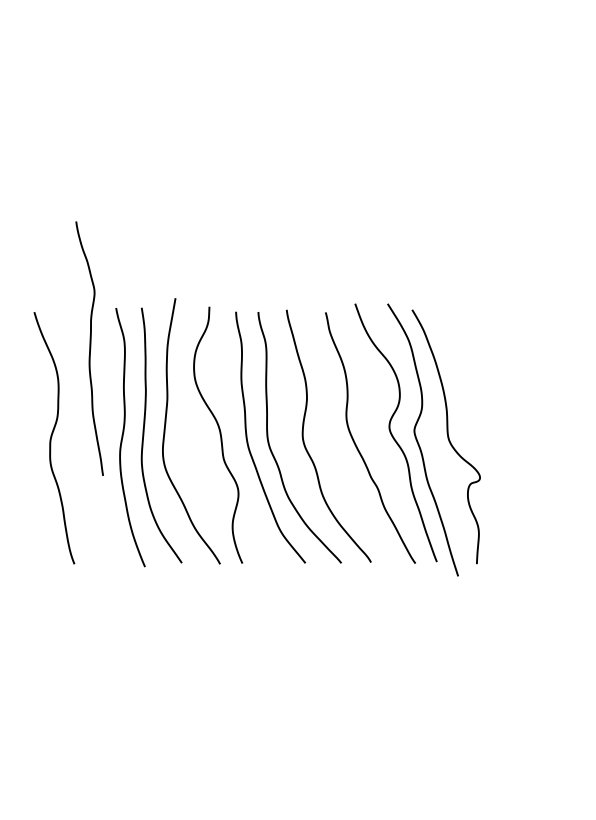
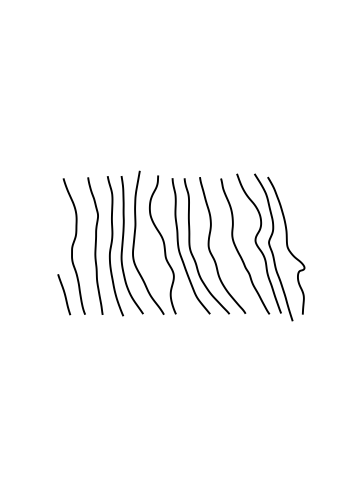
curve: (89, 347) -> (95, 245), moved
line: (36, 526) -> (64, 294), added

